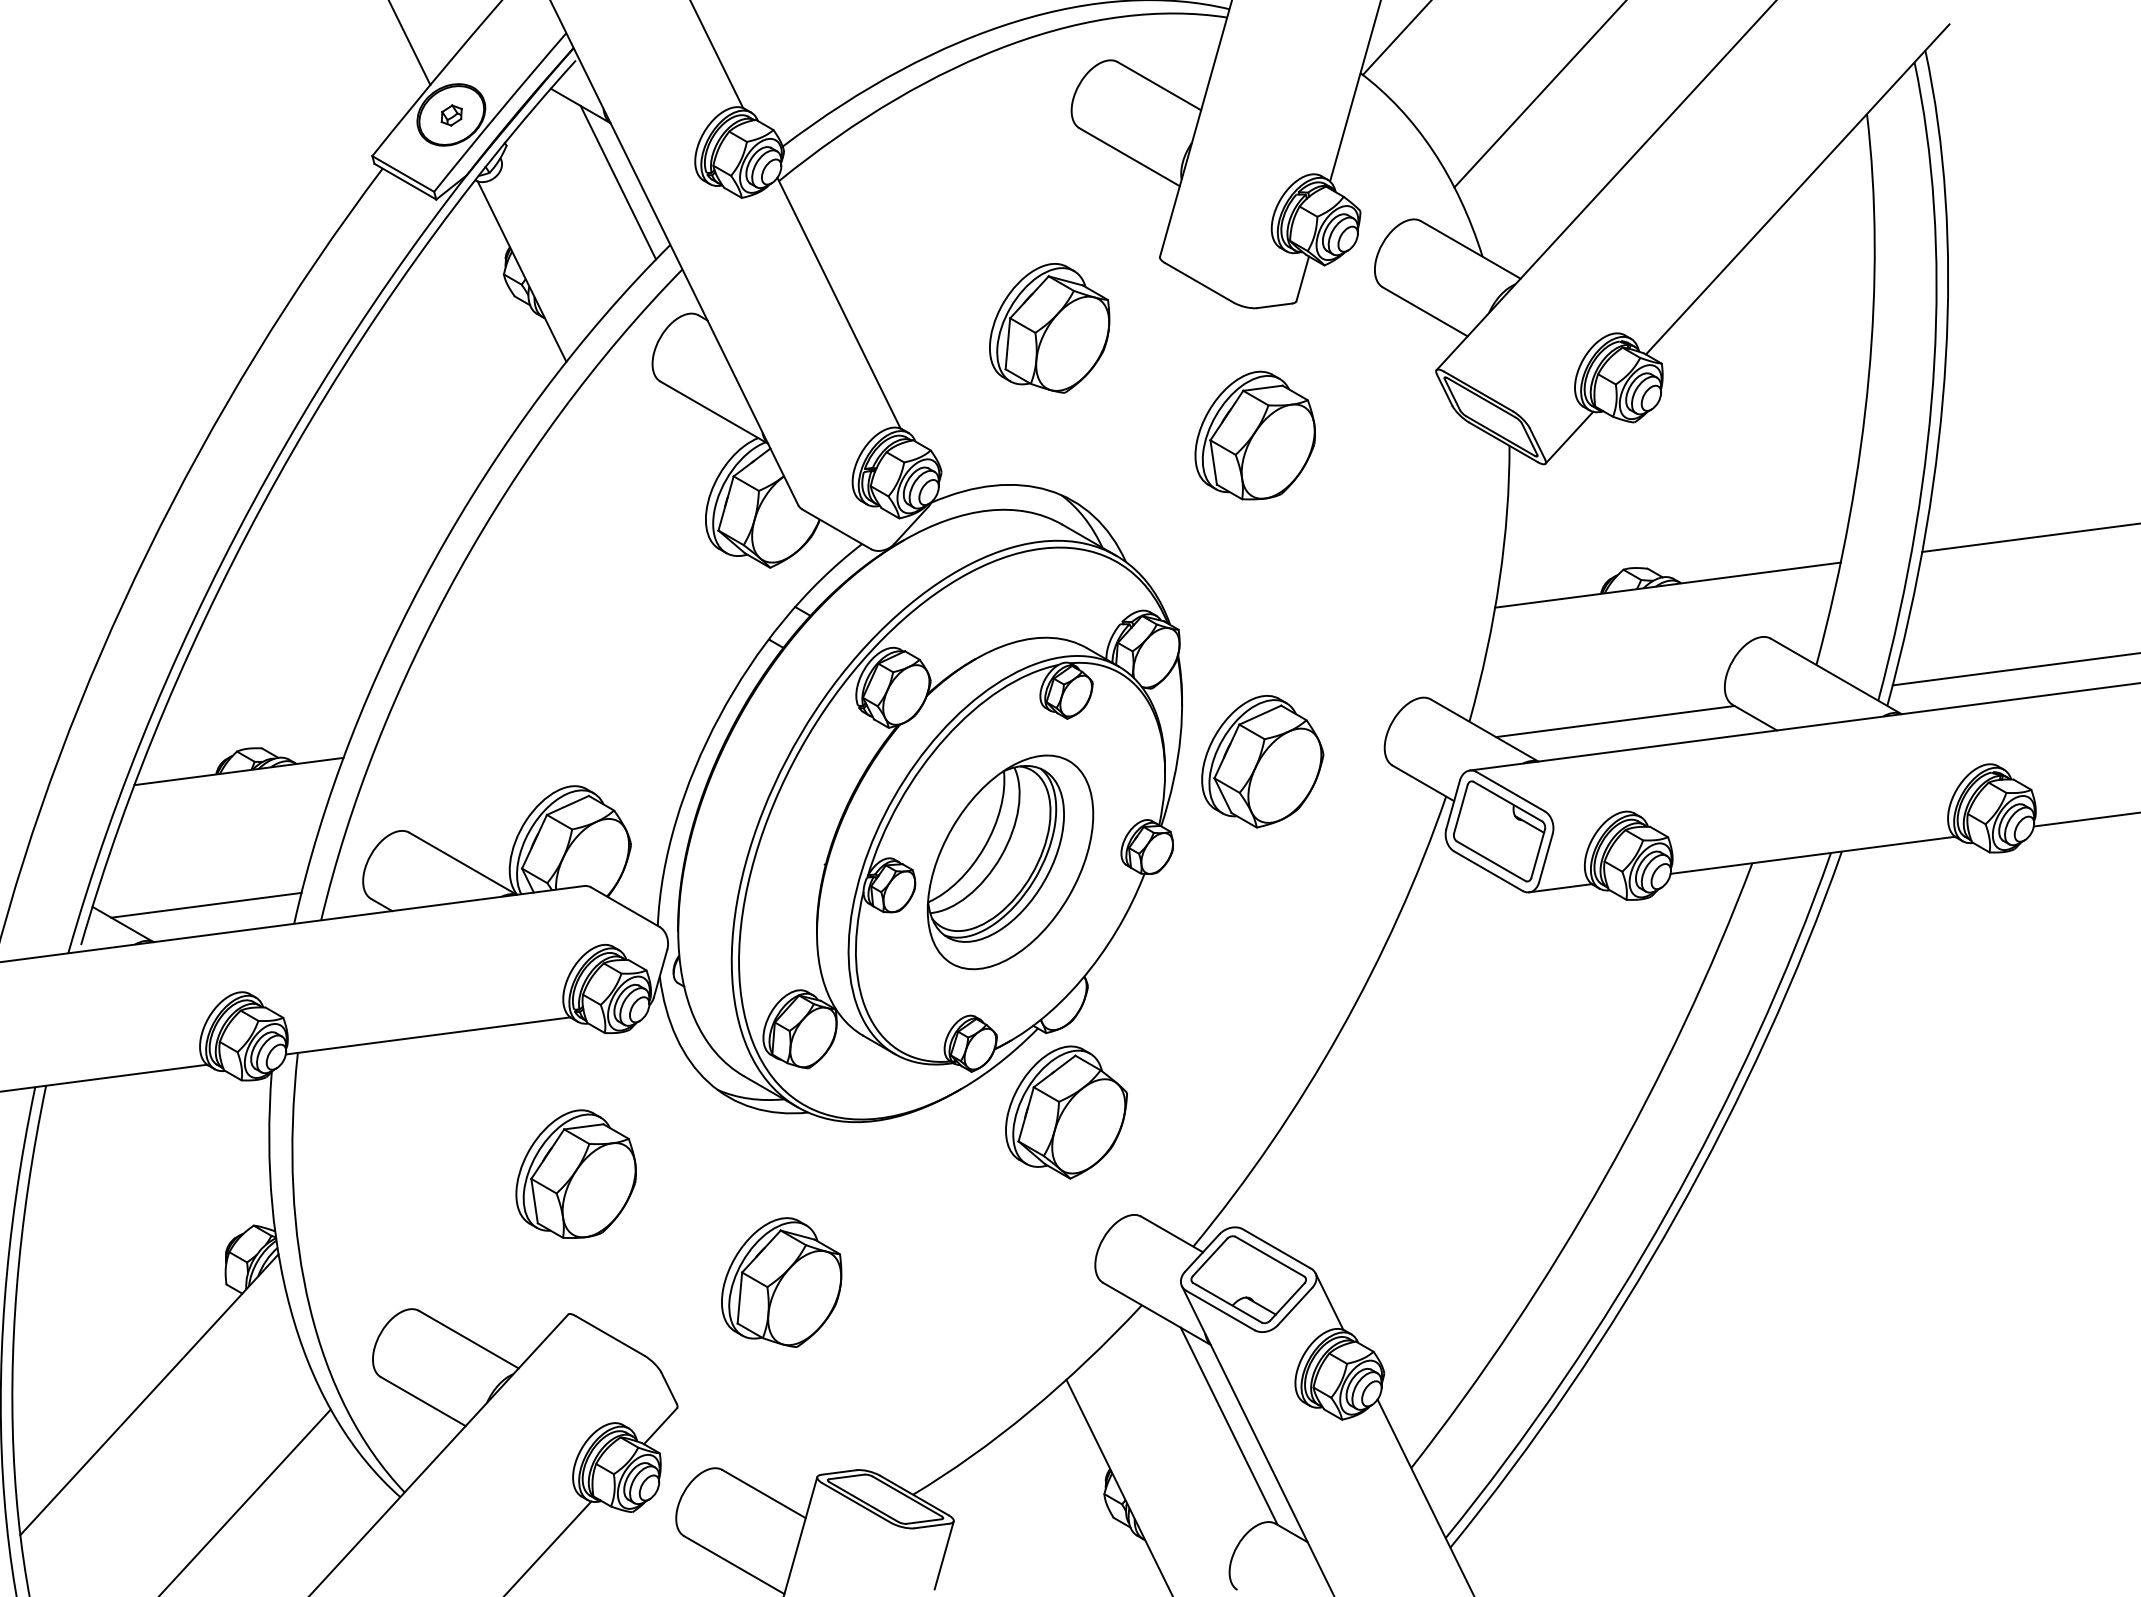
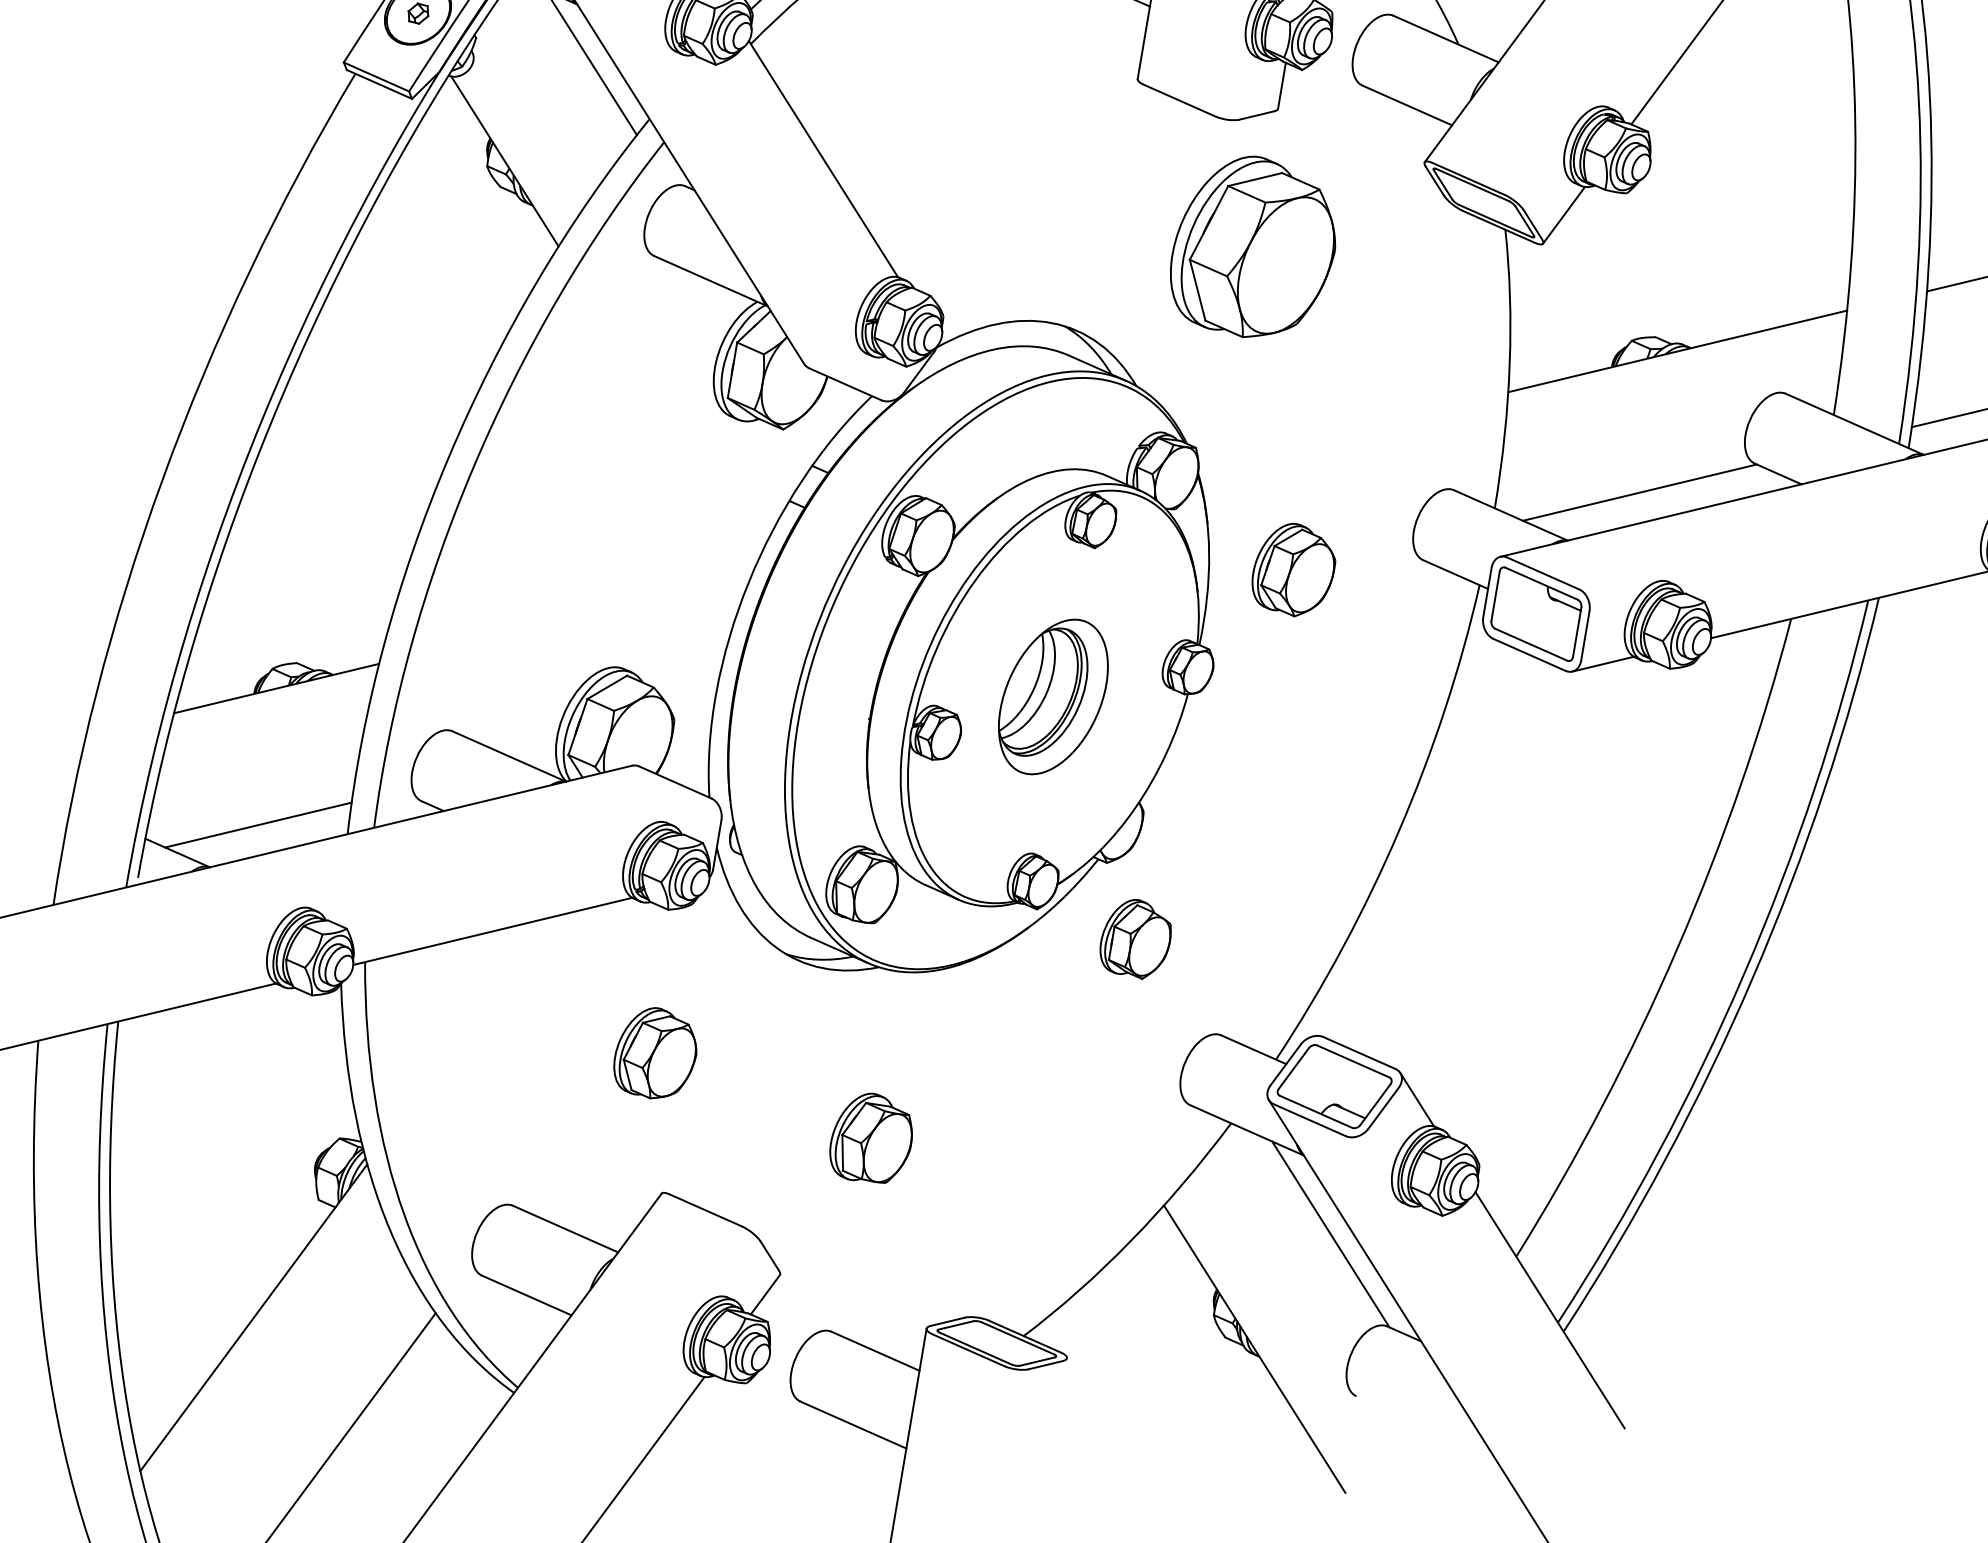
part: (1049, 328) -> (1035, 161), removed
part: (1254, 435) -> (1250, 246), size x1.4
part: (1262, 761) -> (1293, 569), size x0.7
part: (1010, 862) -> (1053, 697), size x0.7
part: (1066, 1112) -> (1135, 939), size x0.6
part: (575, 1173) -> (653, 1052), size x0.7
part: (781, 1282) -> (870, 1139), size x0.7
line: (943, 1555) -> (1060, 1393), removed

